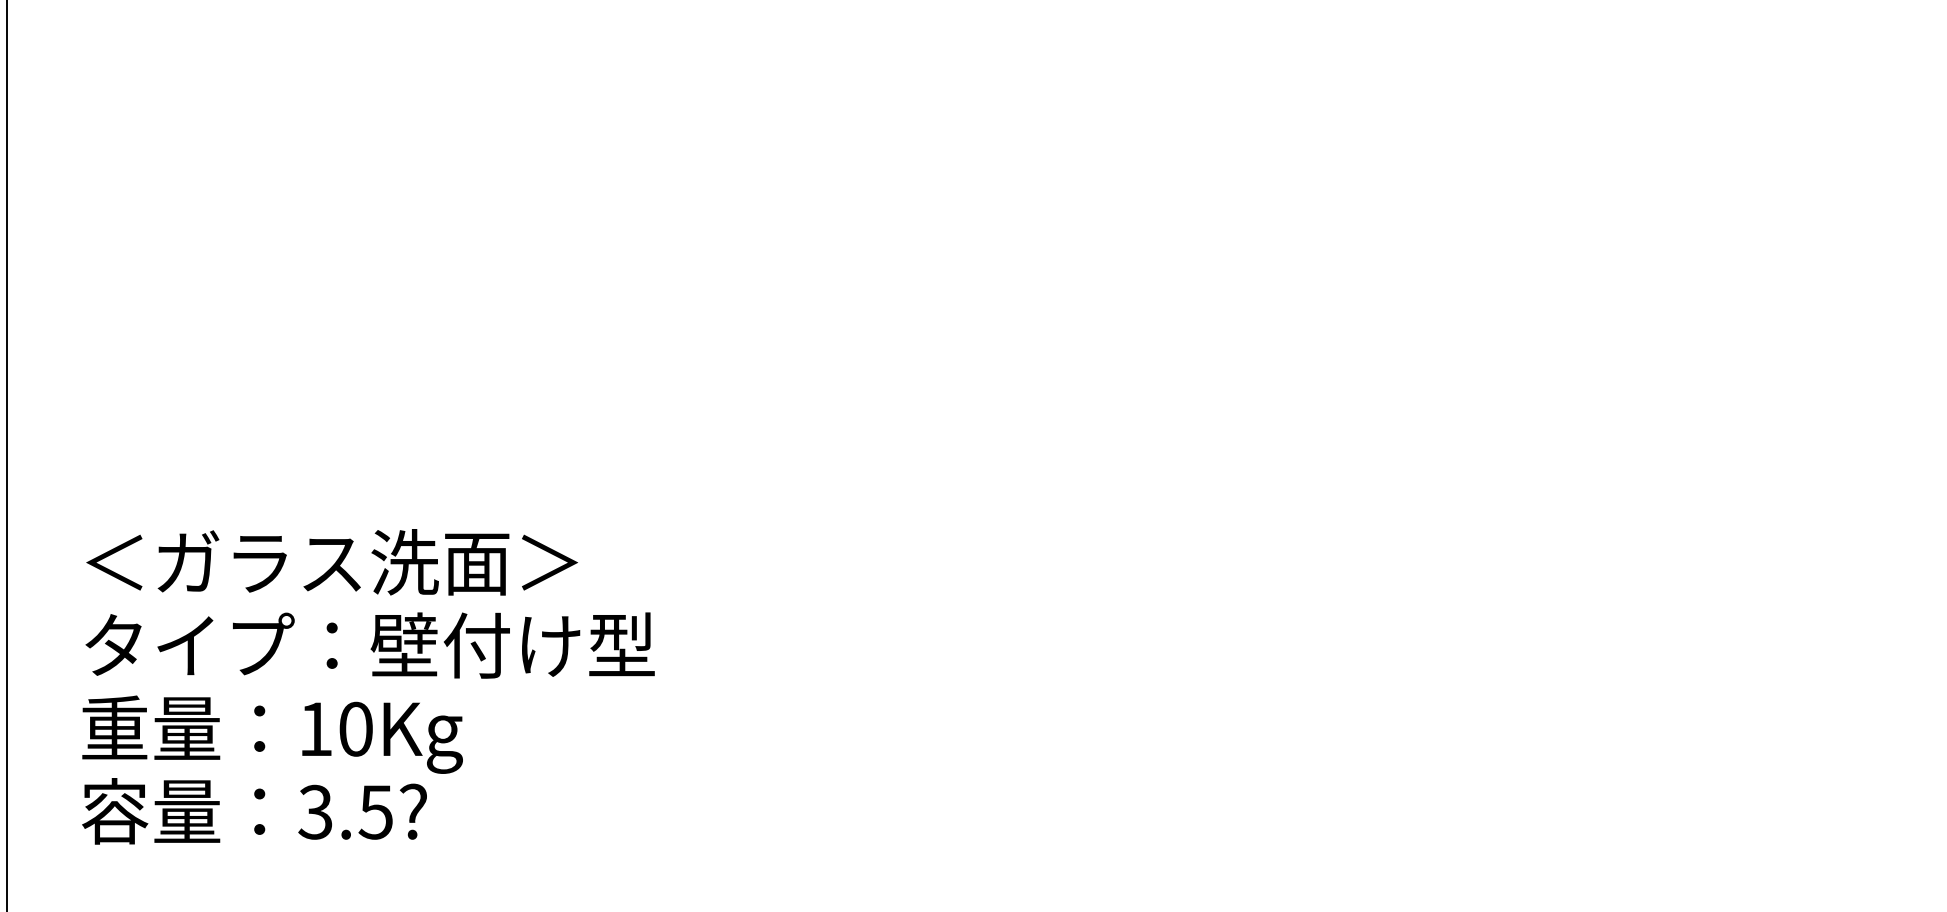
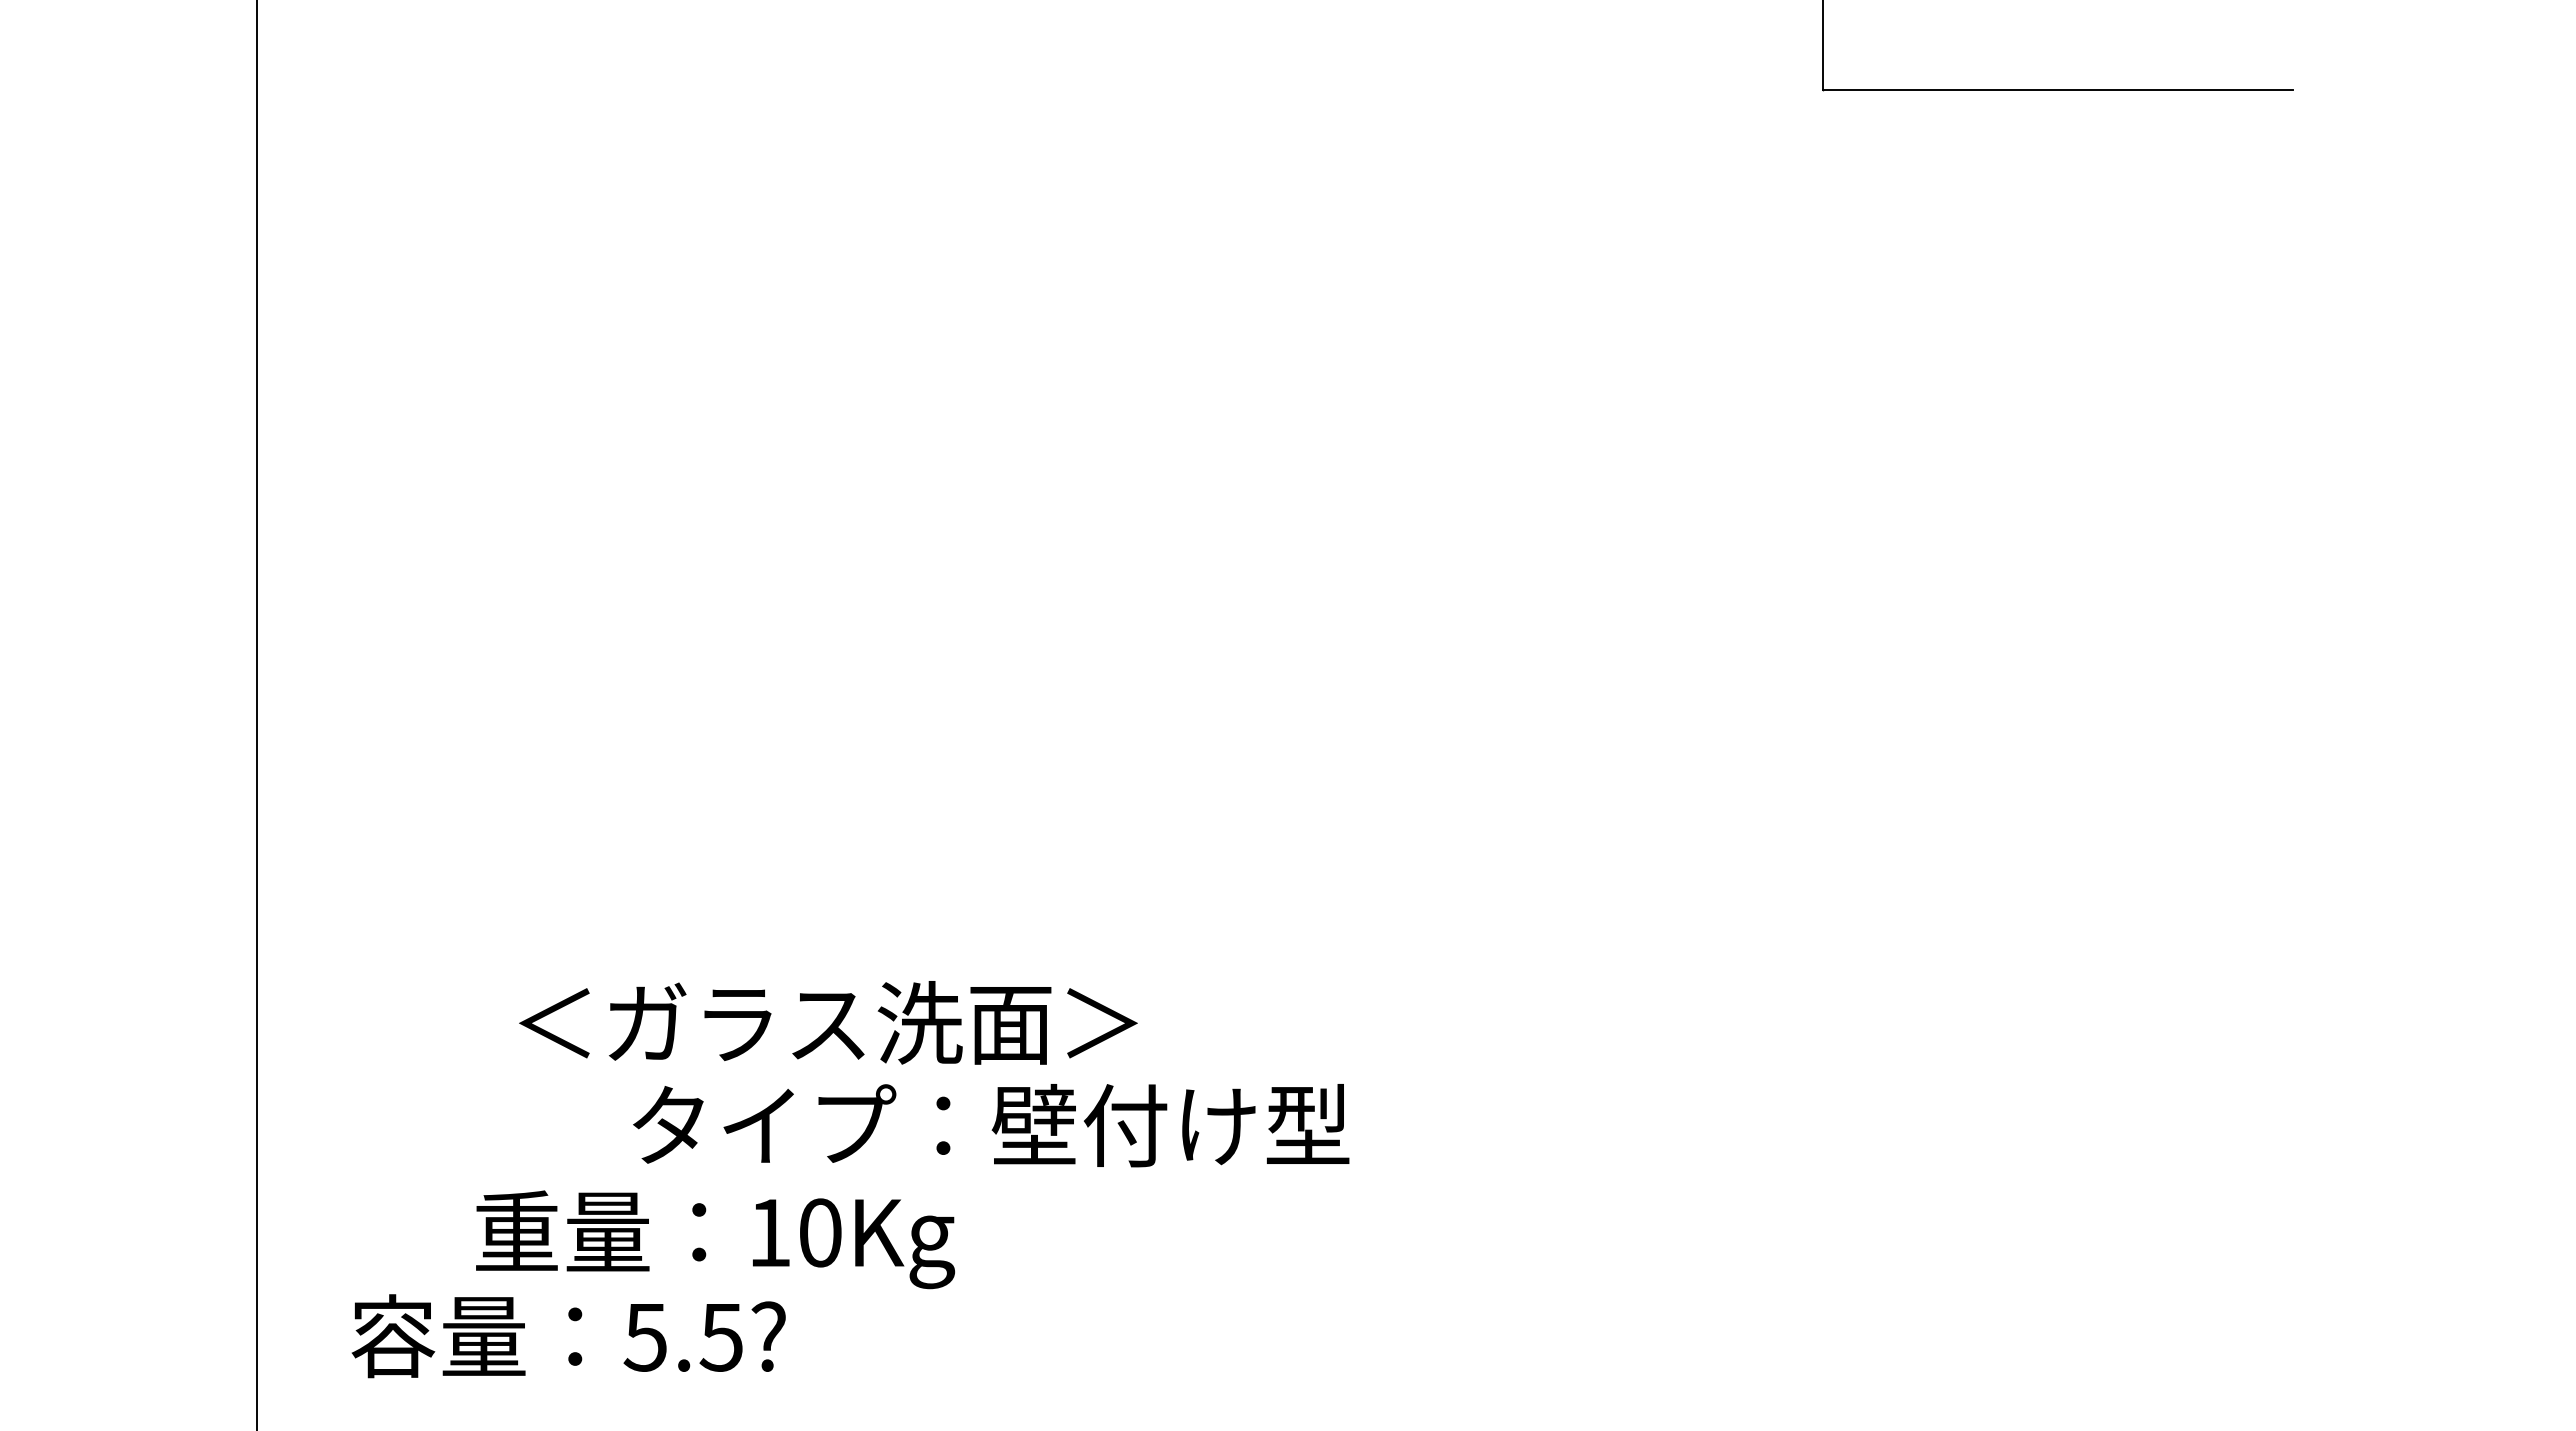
text: (332, 562) -> (828, 1022), moved
text: (370, 645) -> (991, 1125), moved
text: (272, 734) -> (715, 1239), moved
text: (314, 811) -> (644, 1336), 3.5? -> 5.5?

